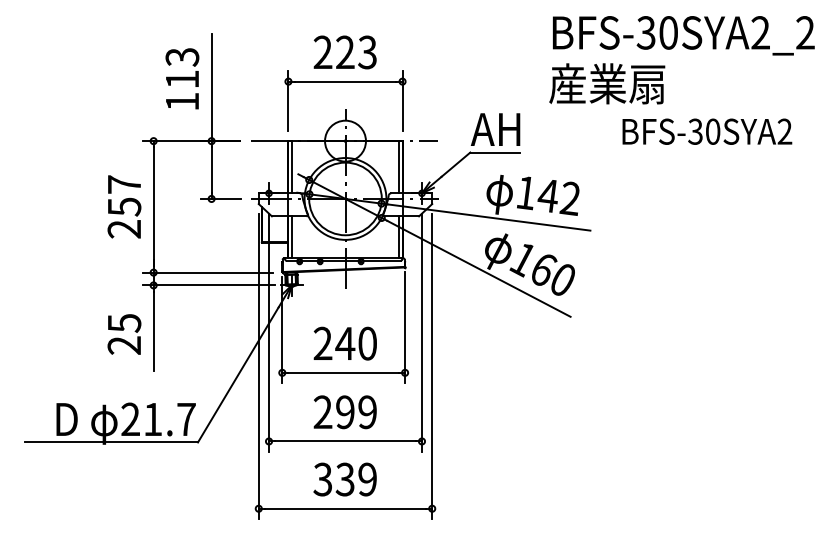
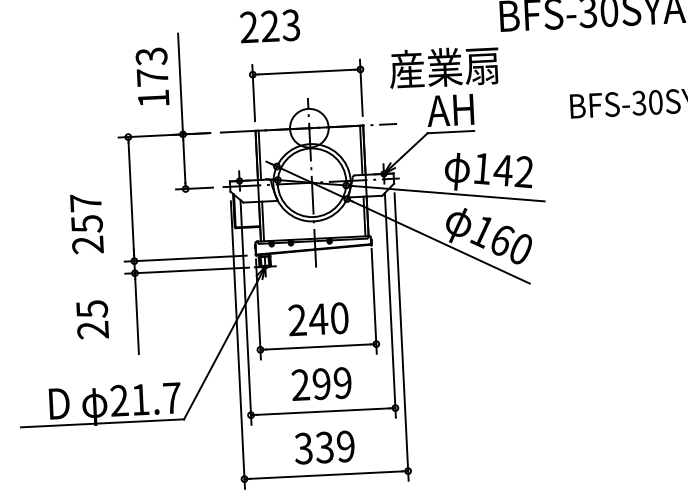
text: (344, 52) -> (269, 26), moved
text: (182, 79) -> (152, 77), 113 -> 173
text: (607, 83) -> (444, 67), moved
text: (124, 206) -> (87, 223), moved
text: (124, 334) -> (92, 319), moved

